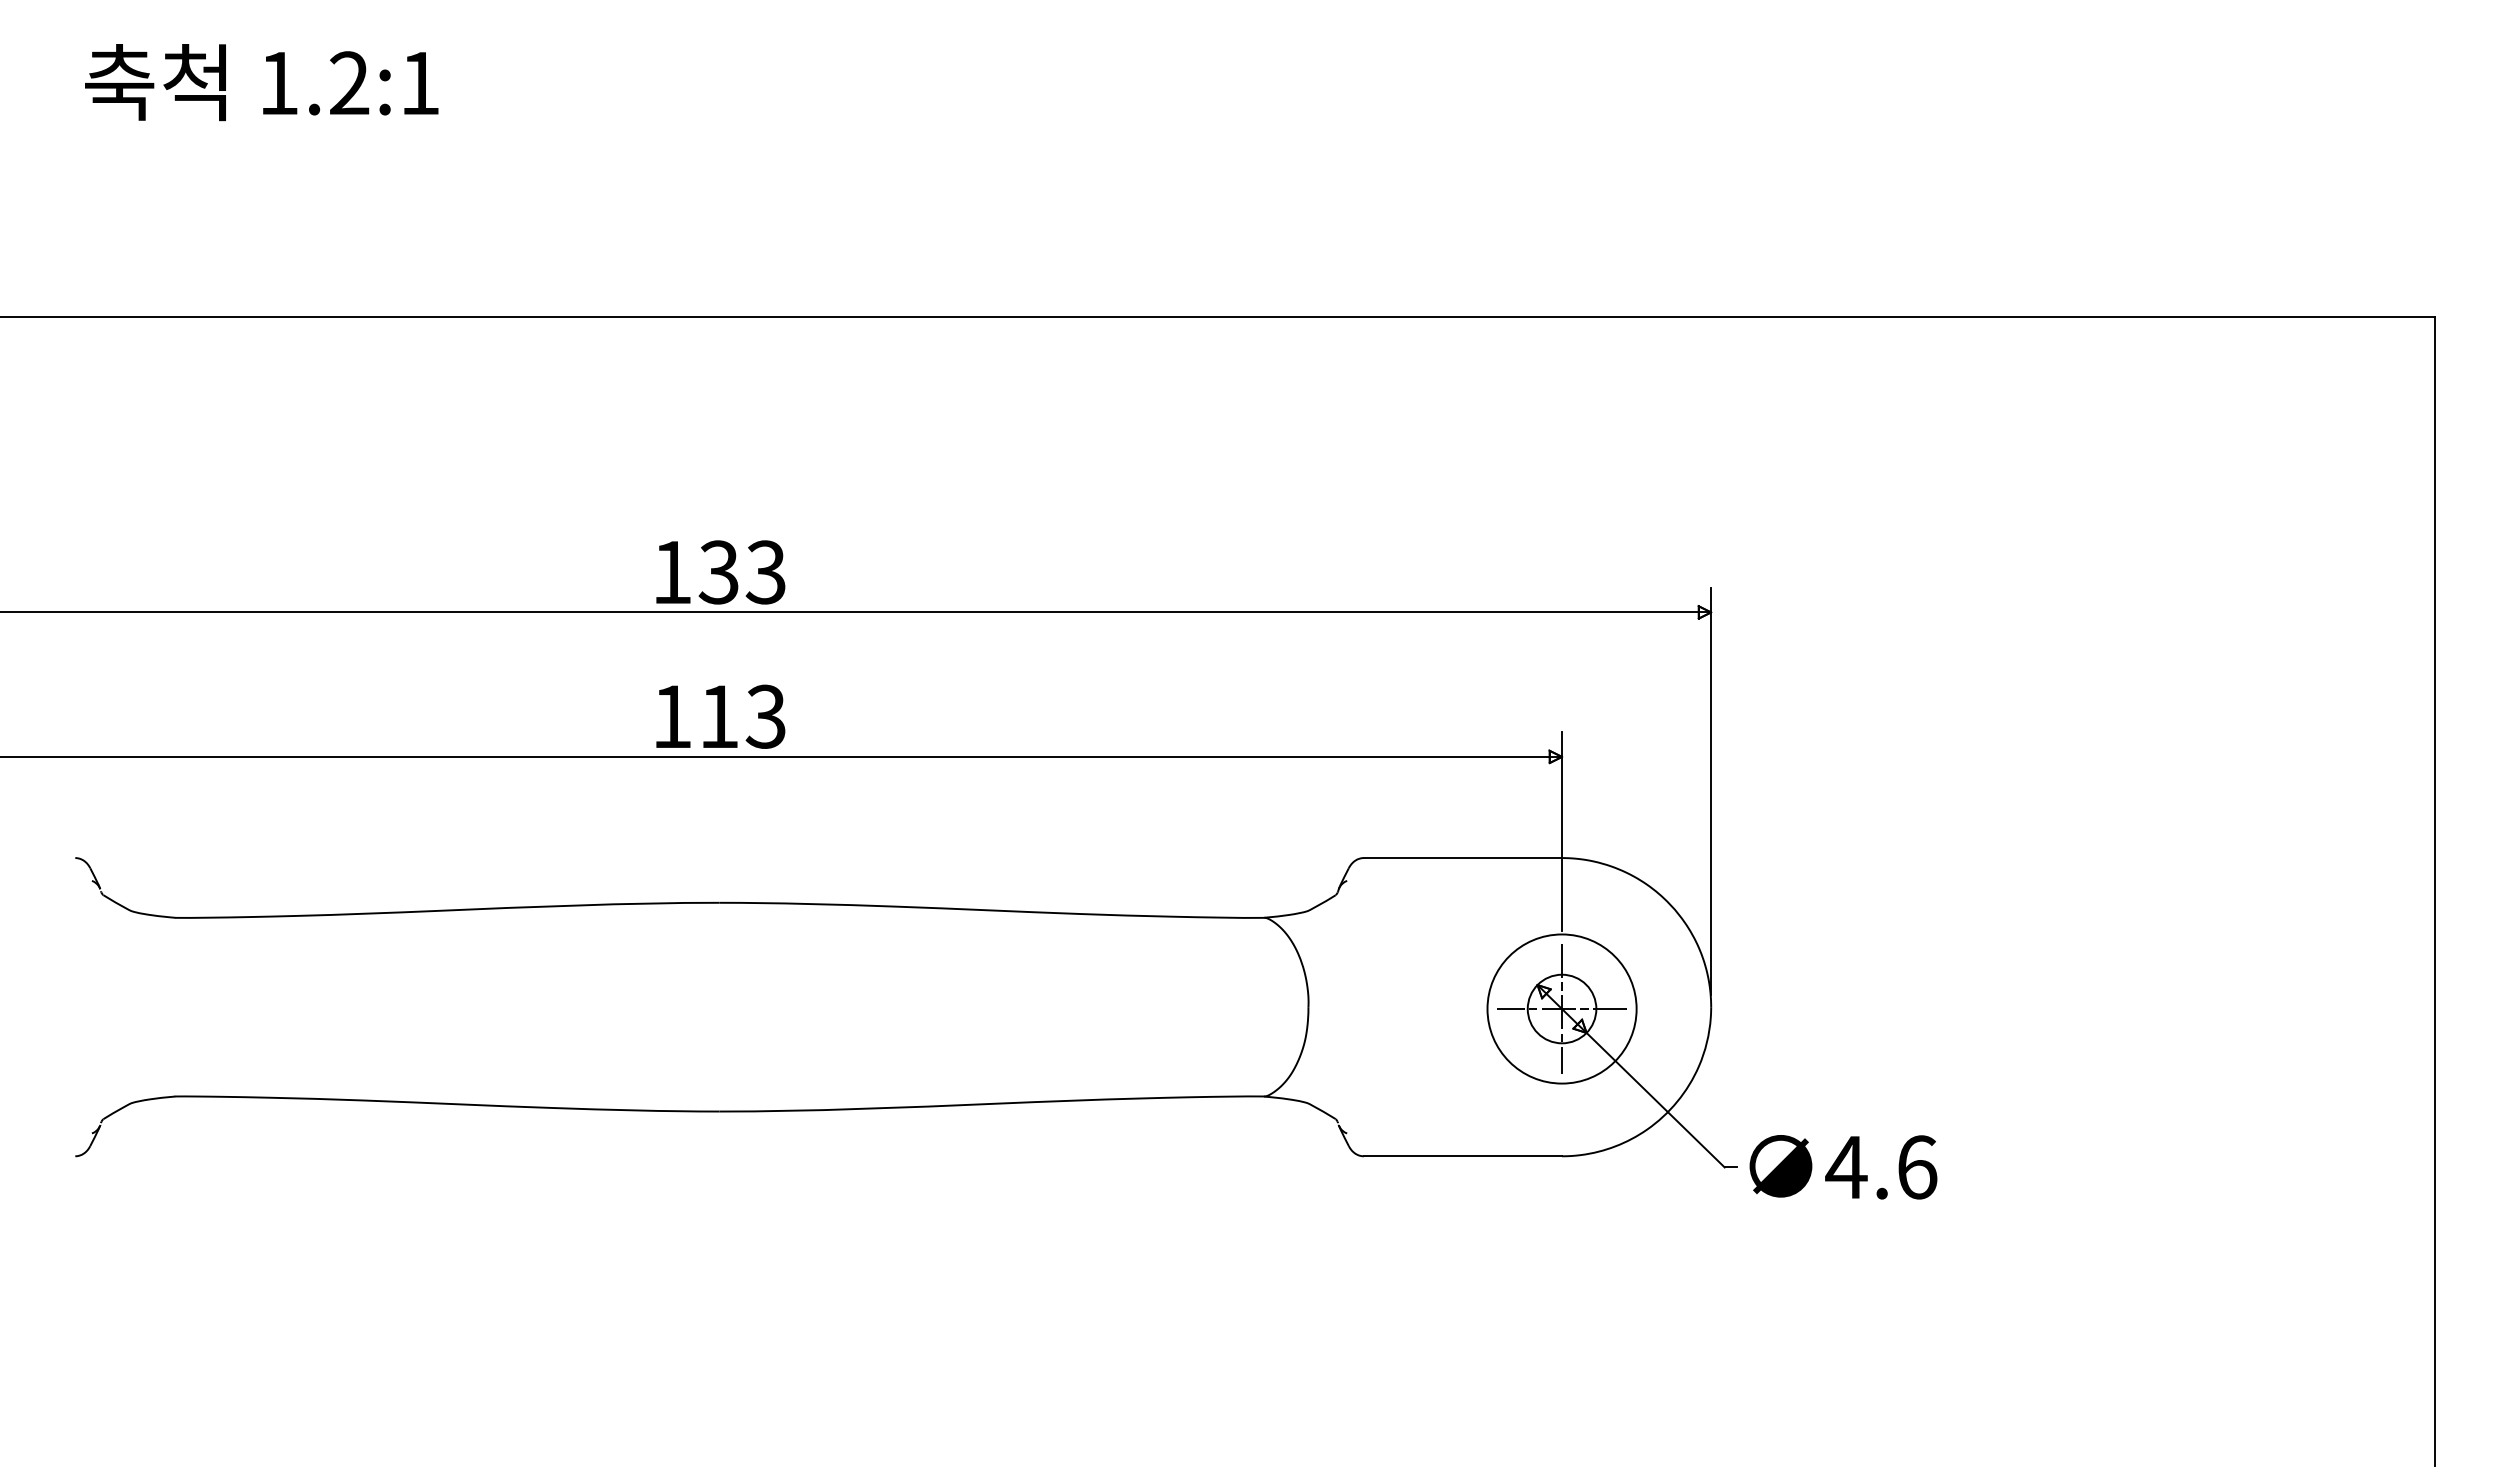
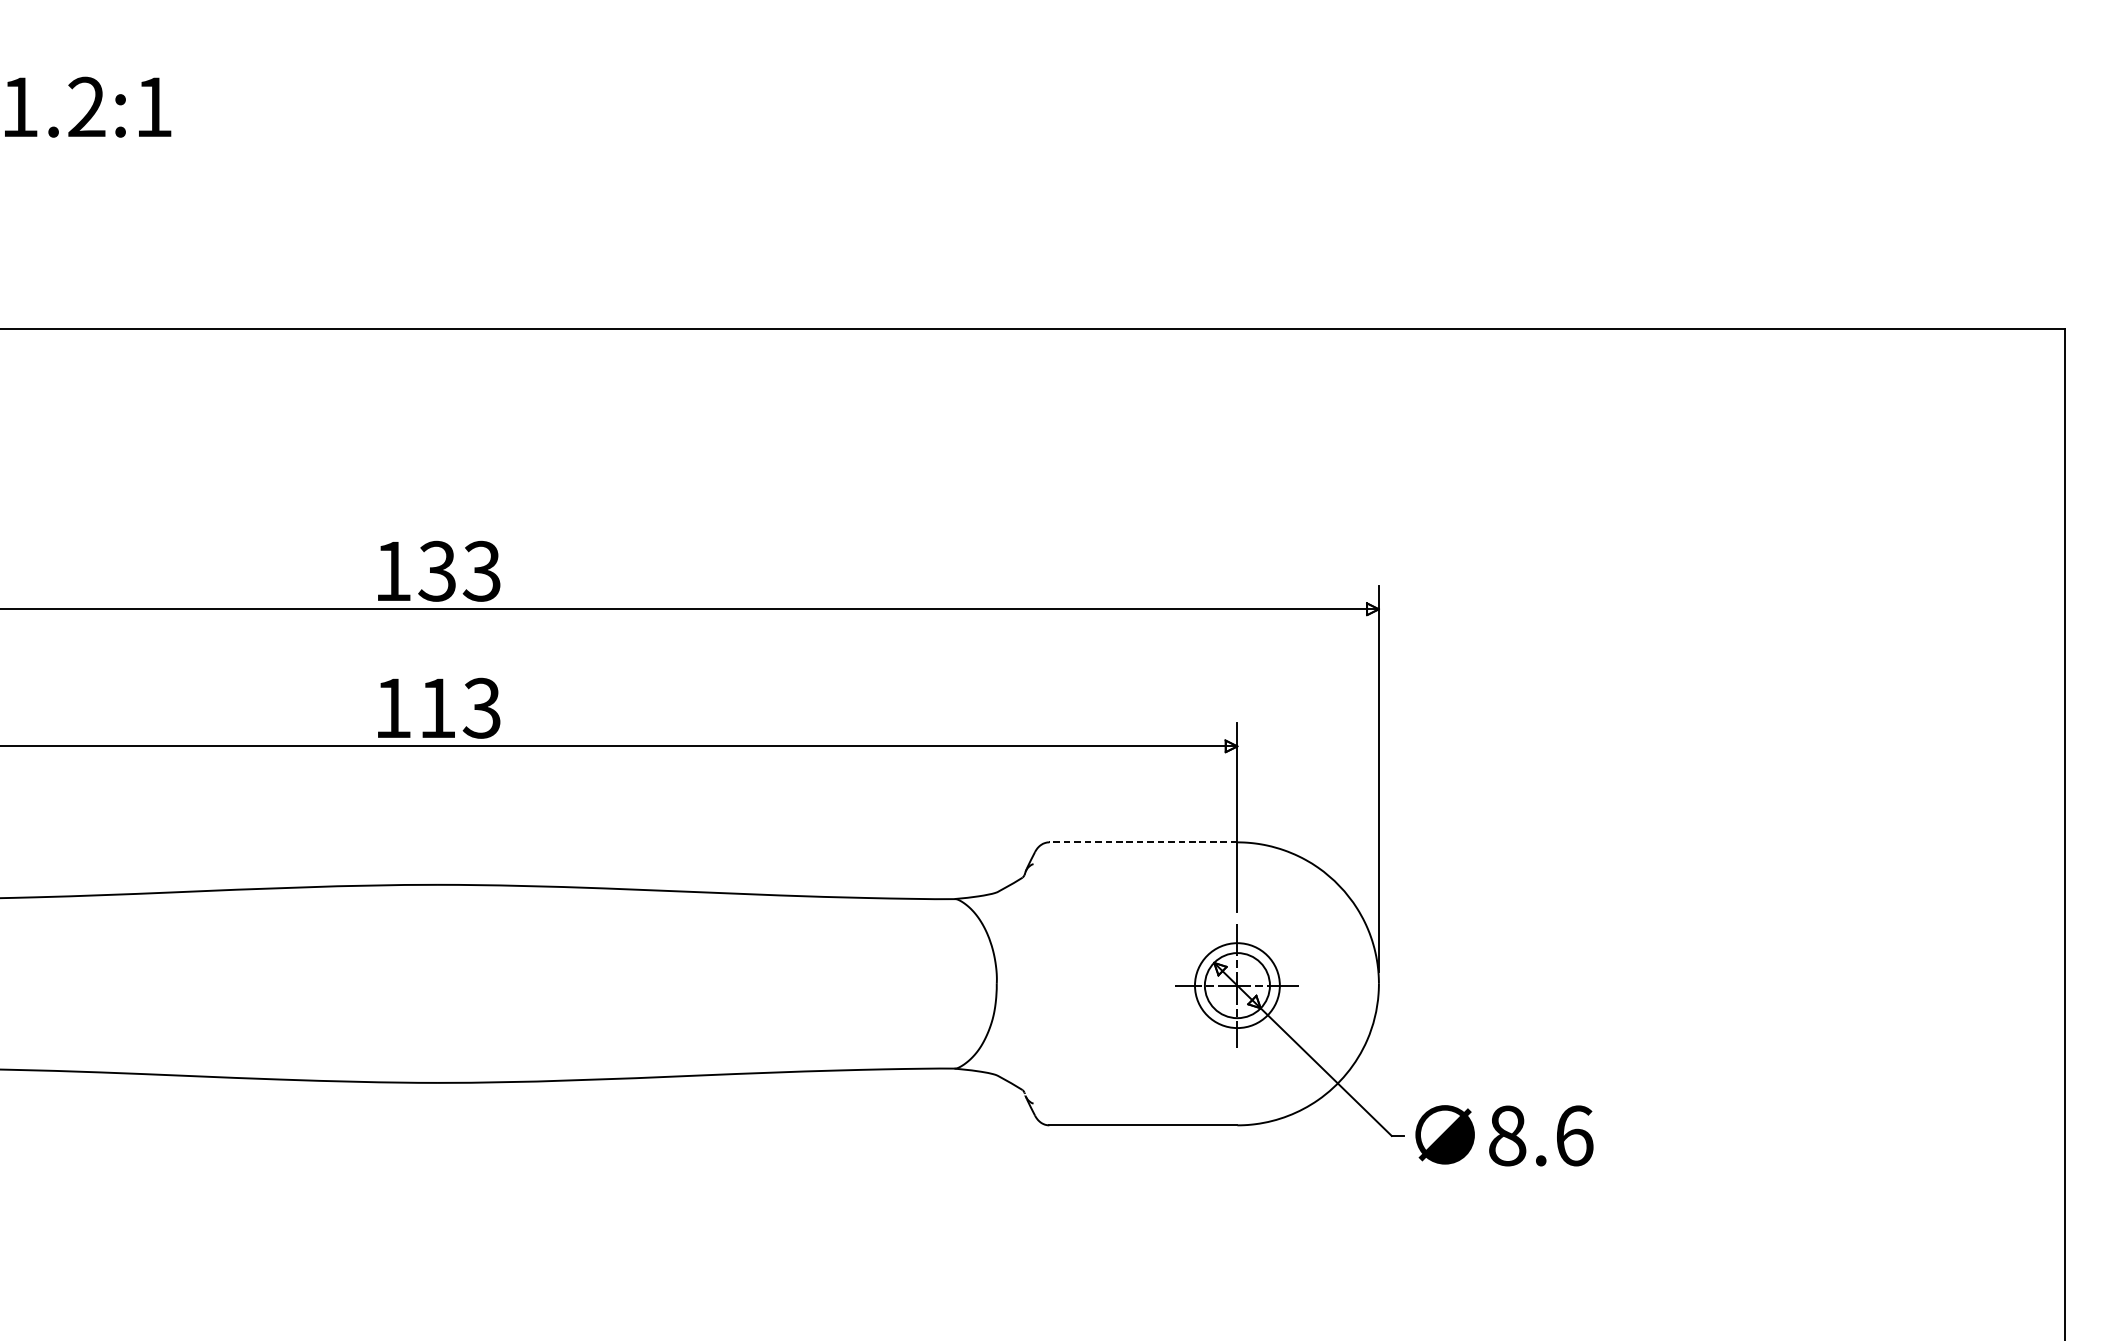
line: (1462, 858) -> (1142, 842), solid -> dashed
circle: (1561, 1008) -> (1236, 985), size x0.6
text: (1846, 1167) -> (1507, 1136), 4.6 -> 8.6

